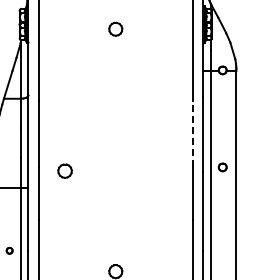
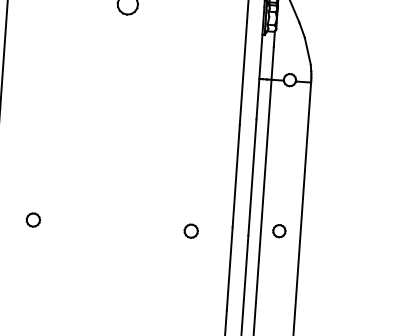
line: (192, 134) -> (235, 176), dashed -> solid
part: (64, 171) -> (32, 220), size x0.62
part: (166, 171) -> (191, 231), added

